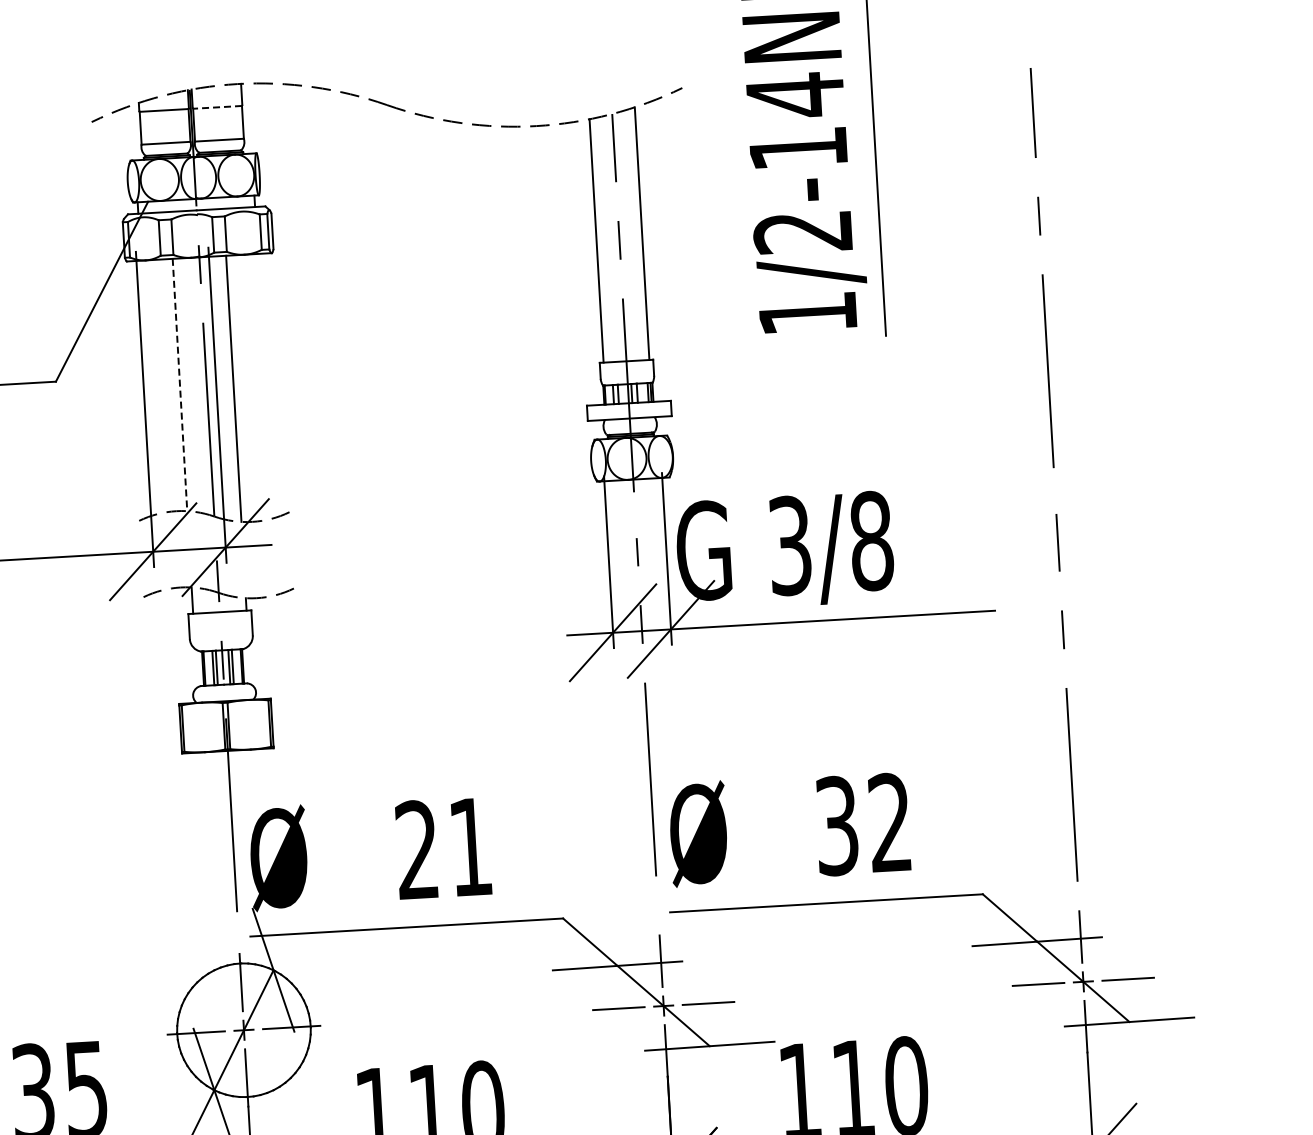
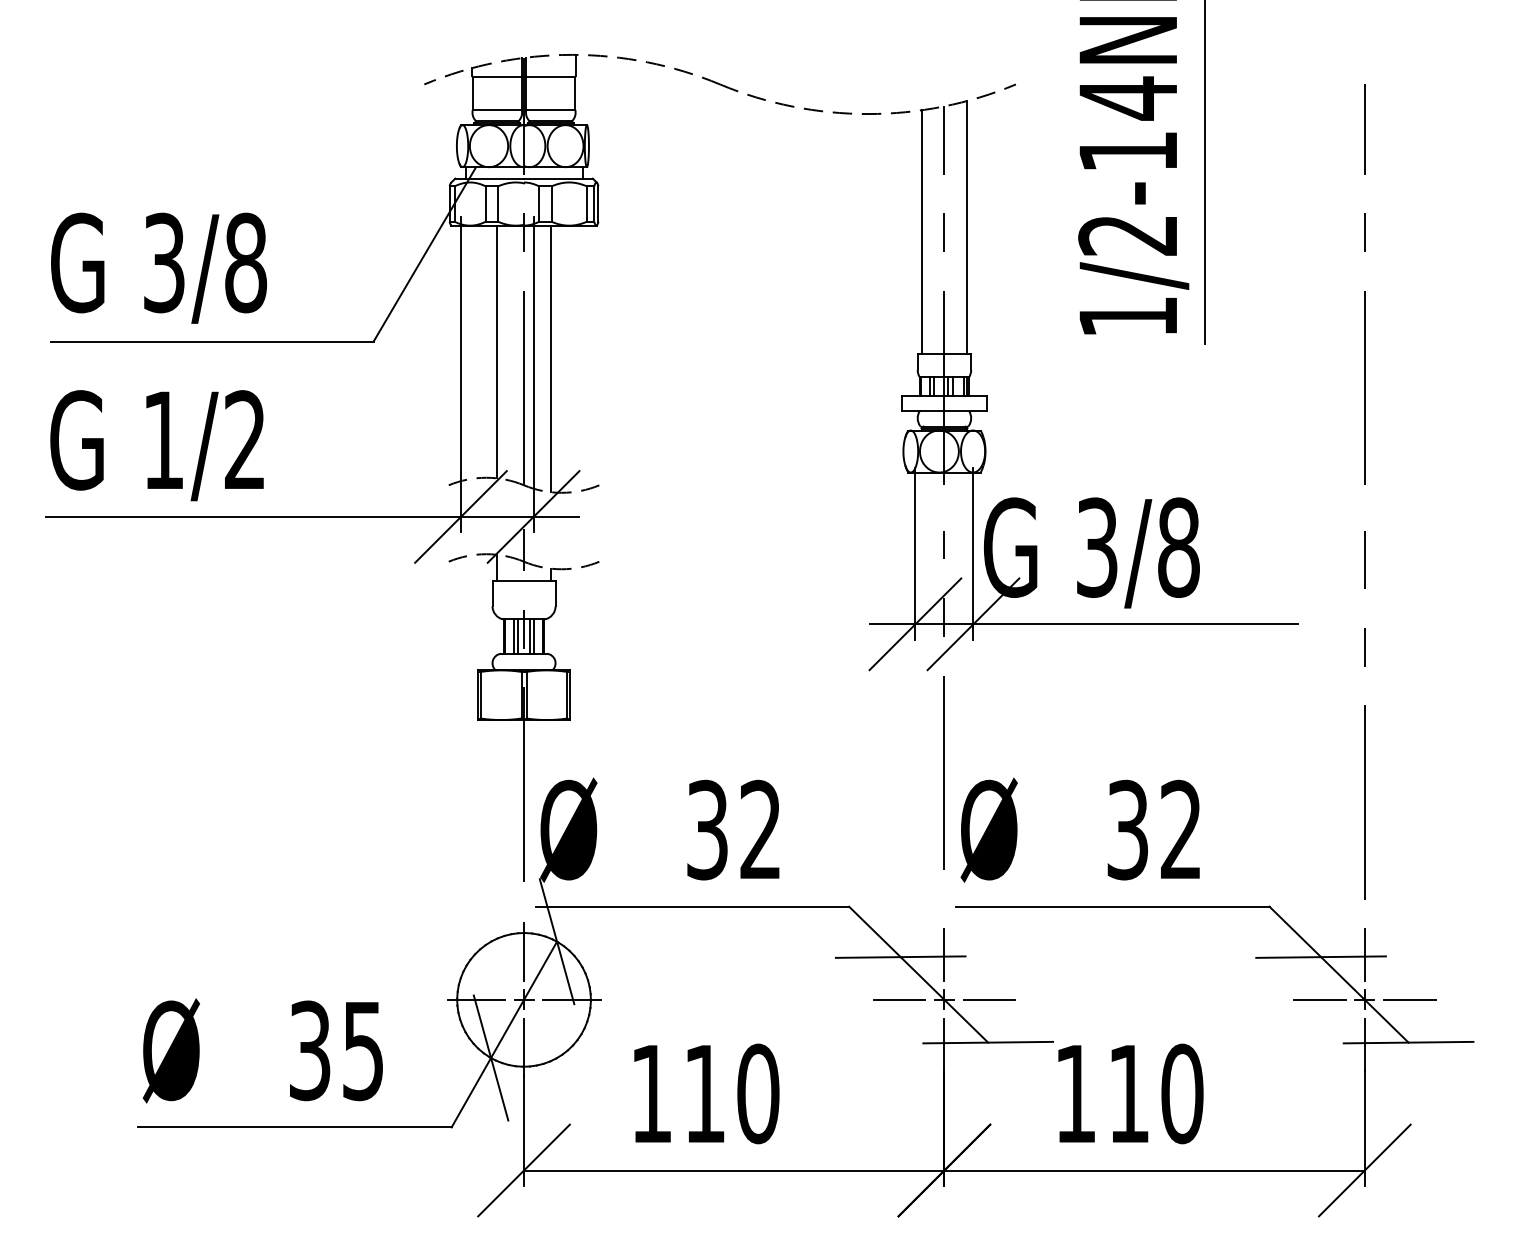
line: (217, 106) -> (550, 76), dashed -> solid
line: (180, 385) -> (497, 352), dashed -> solid
text: (443, 848) -> (733, 829), 21 -> 32

